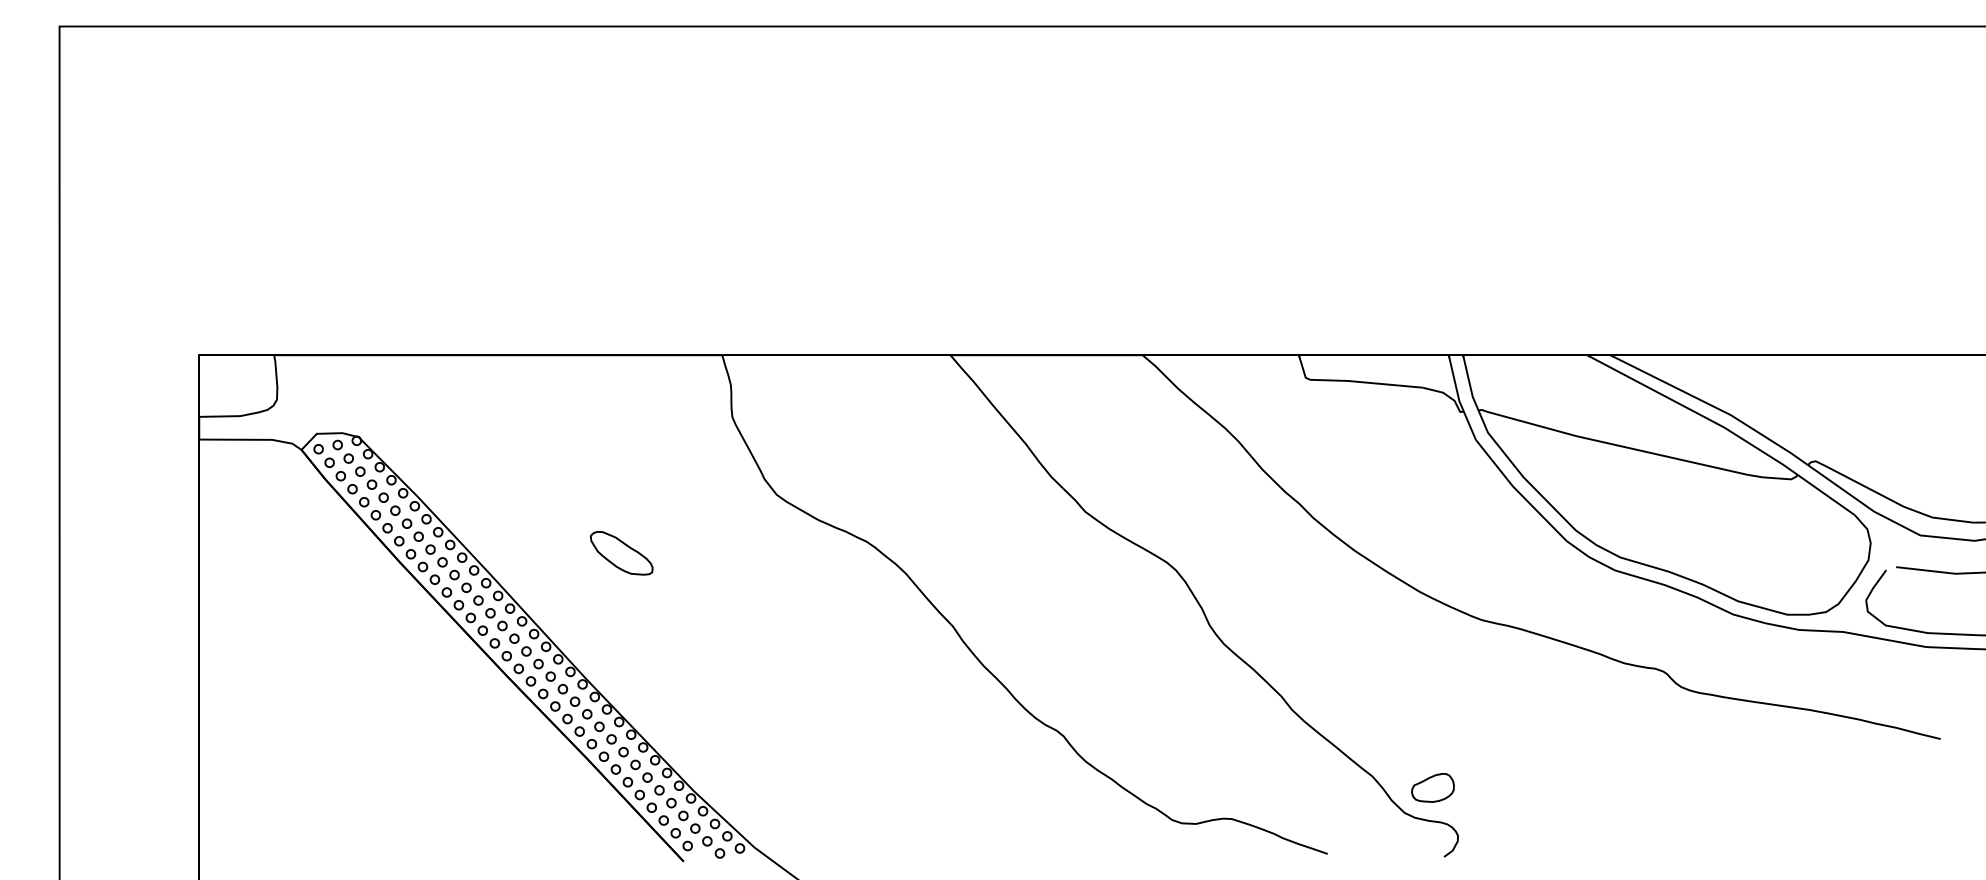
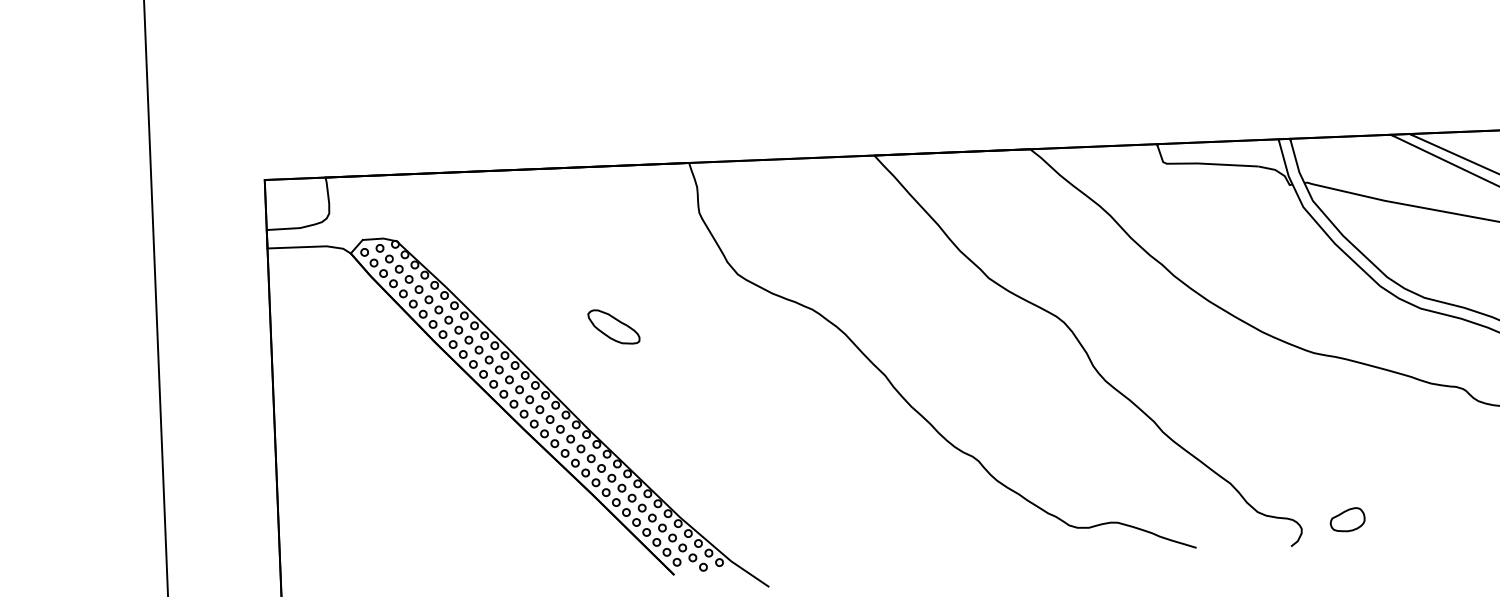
part: (1432, 787) -> (1347, 519), moved

